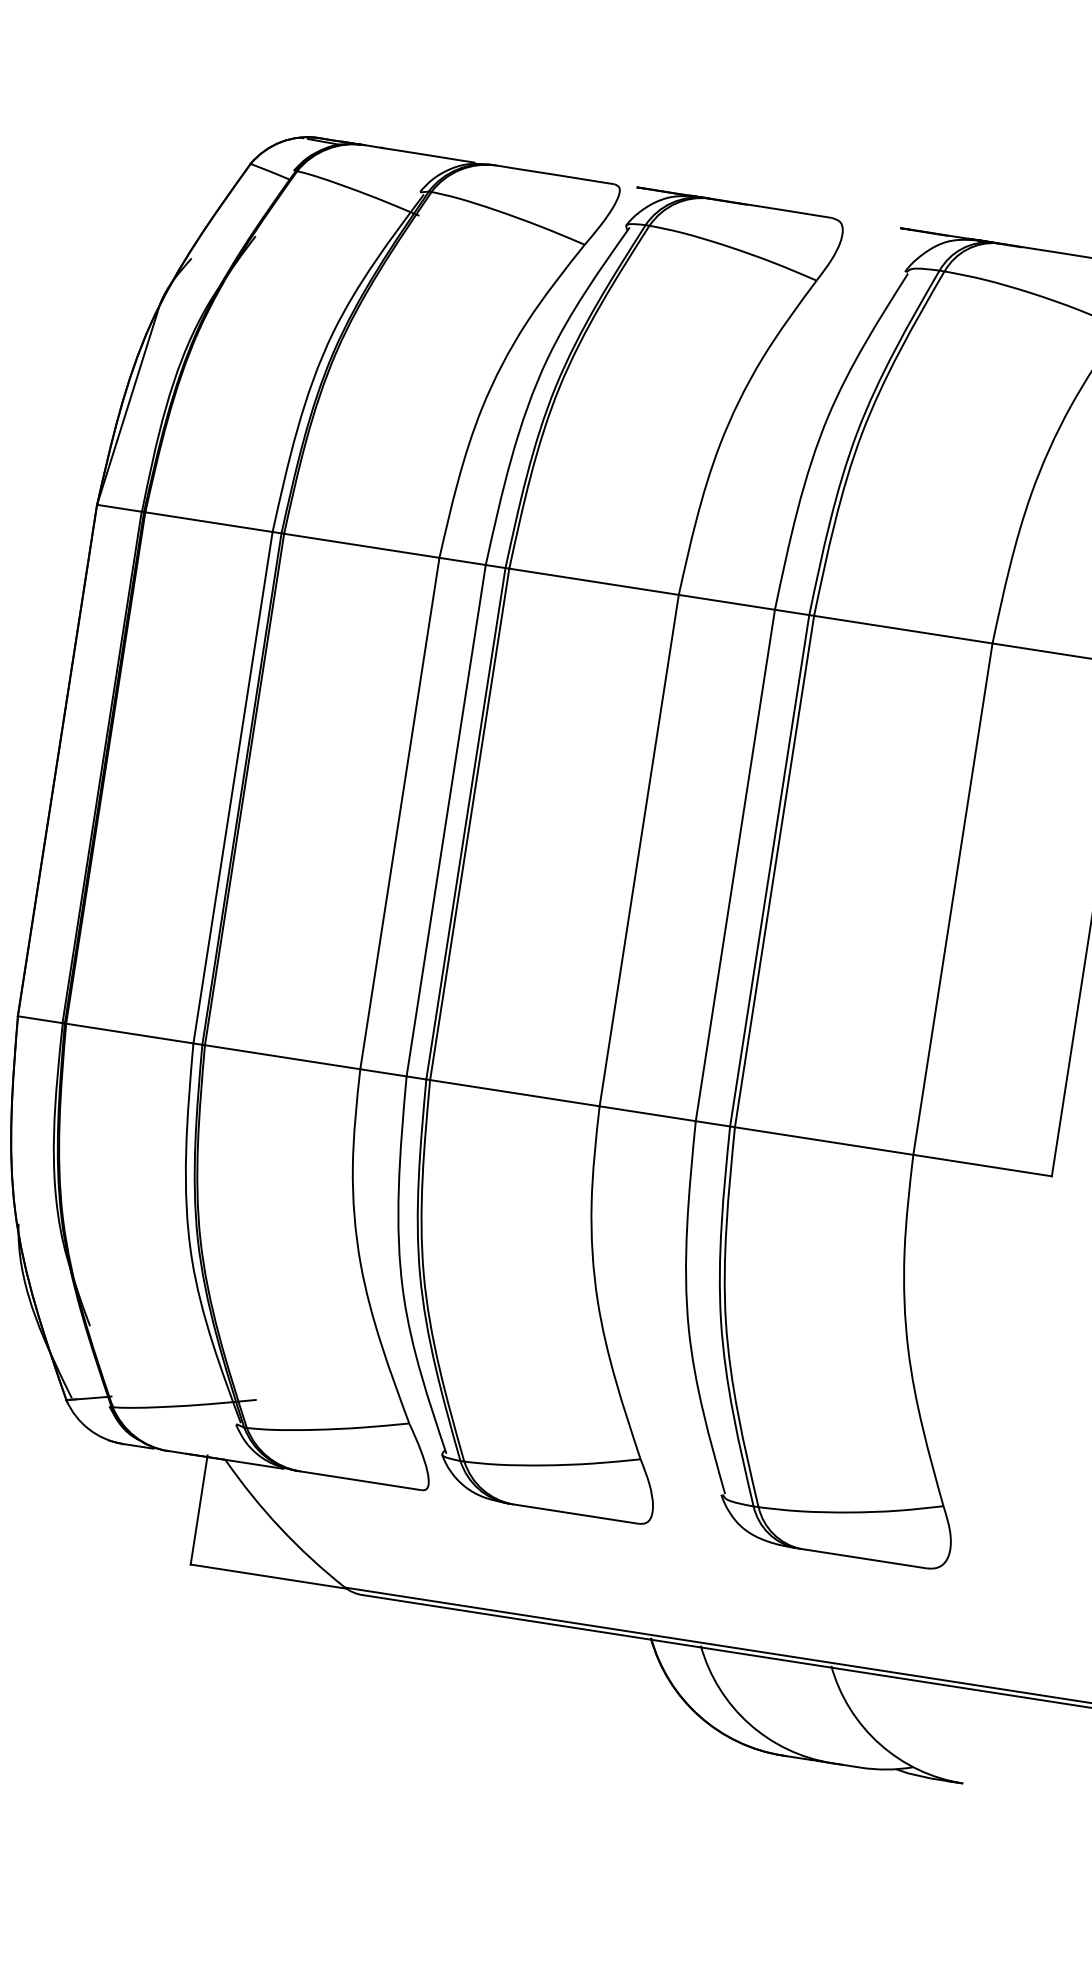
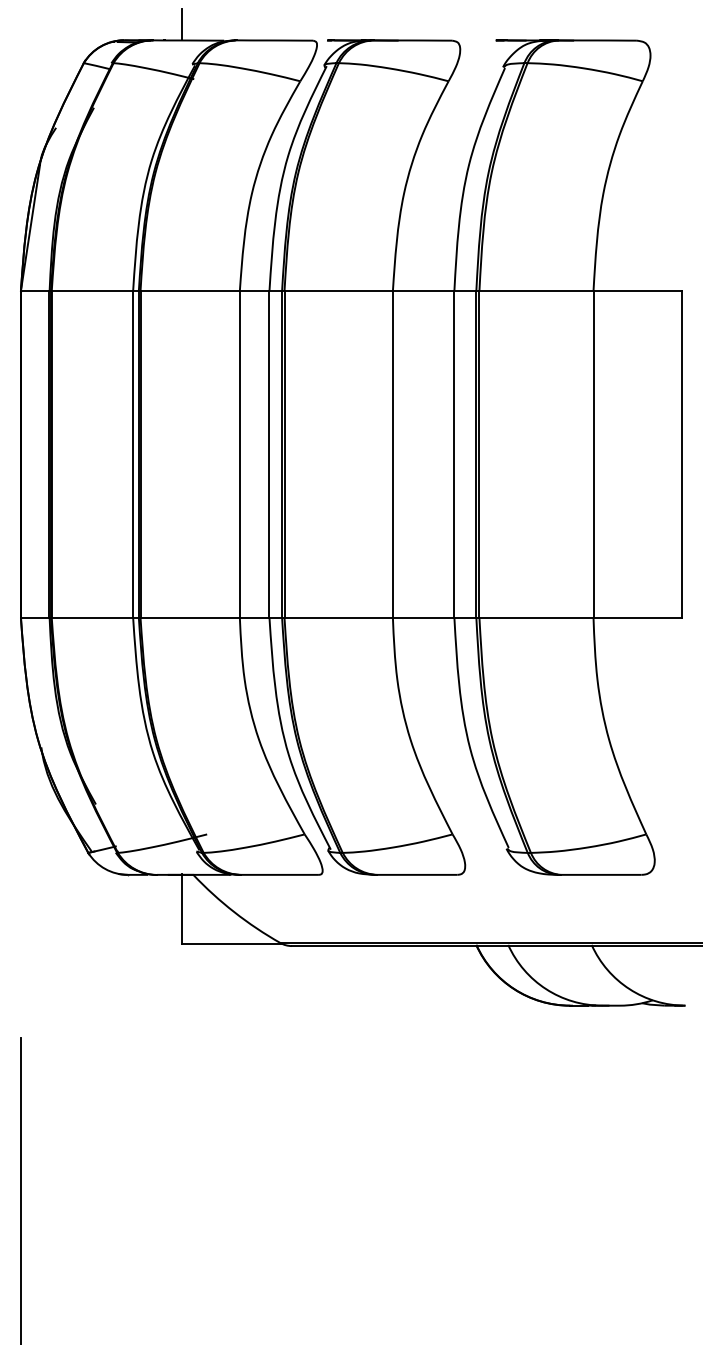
line: (412, 127) -> (181, 24), added

